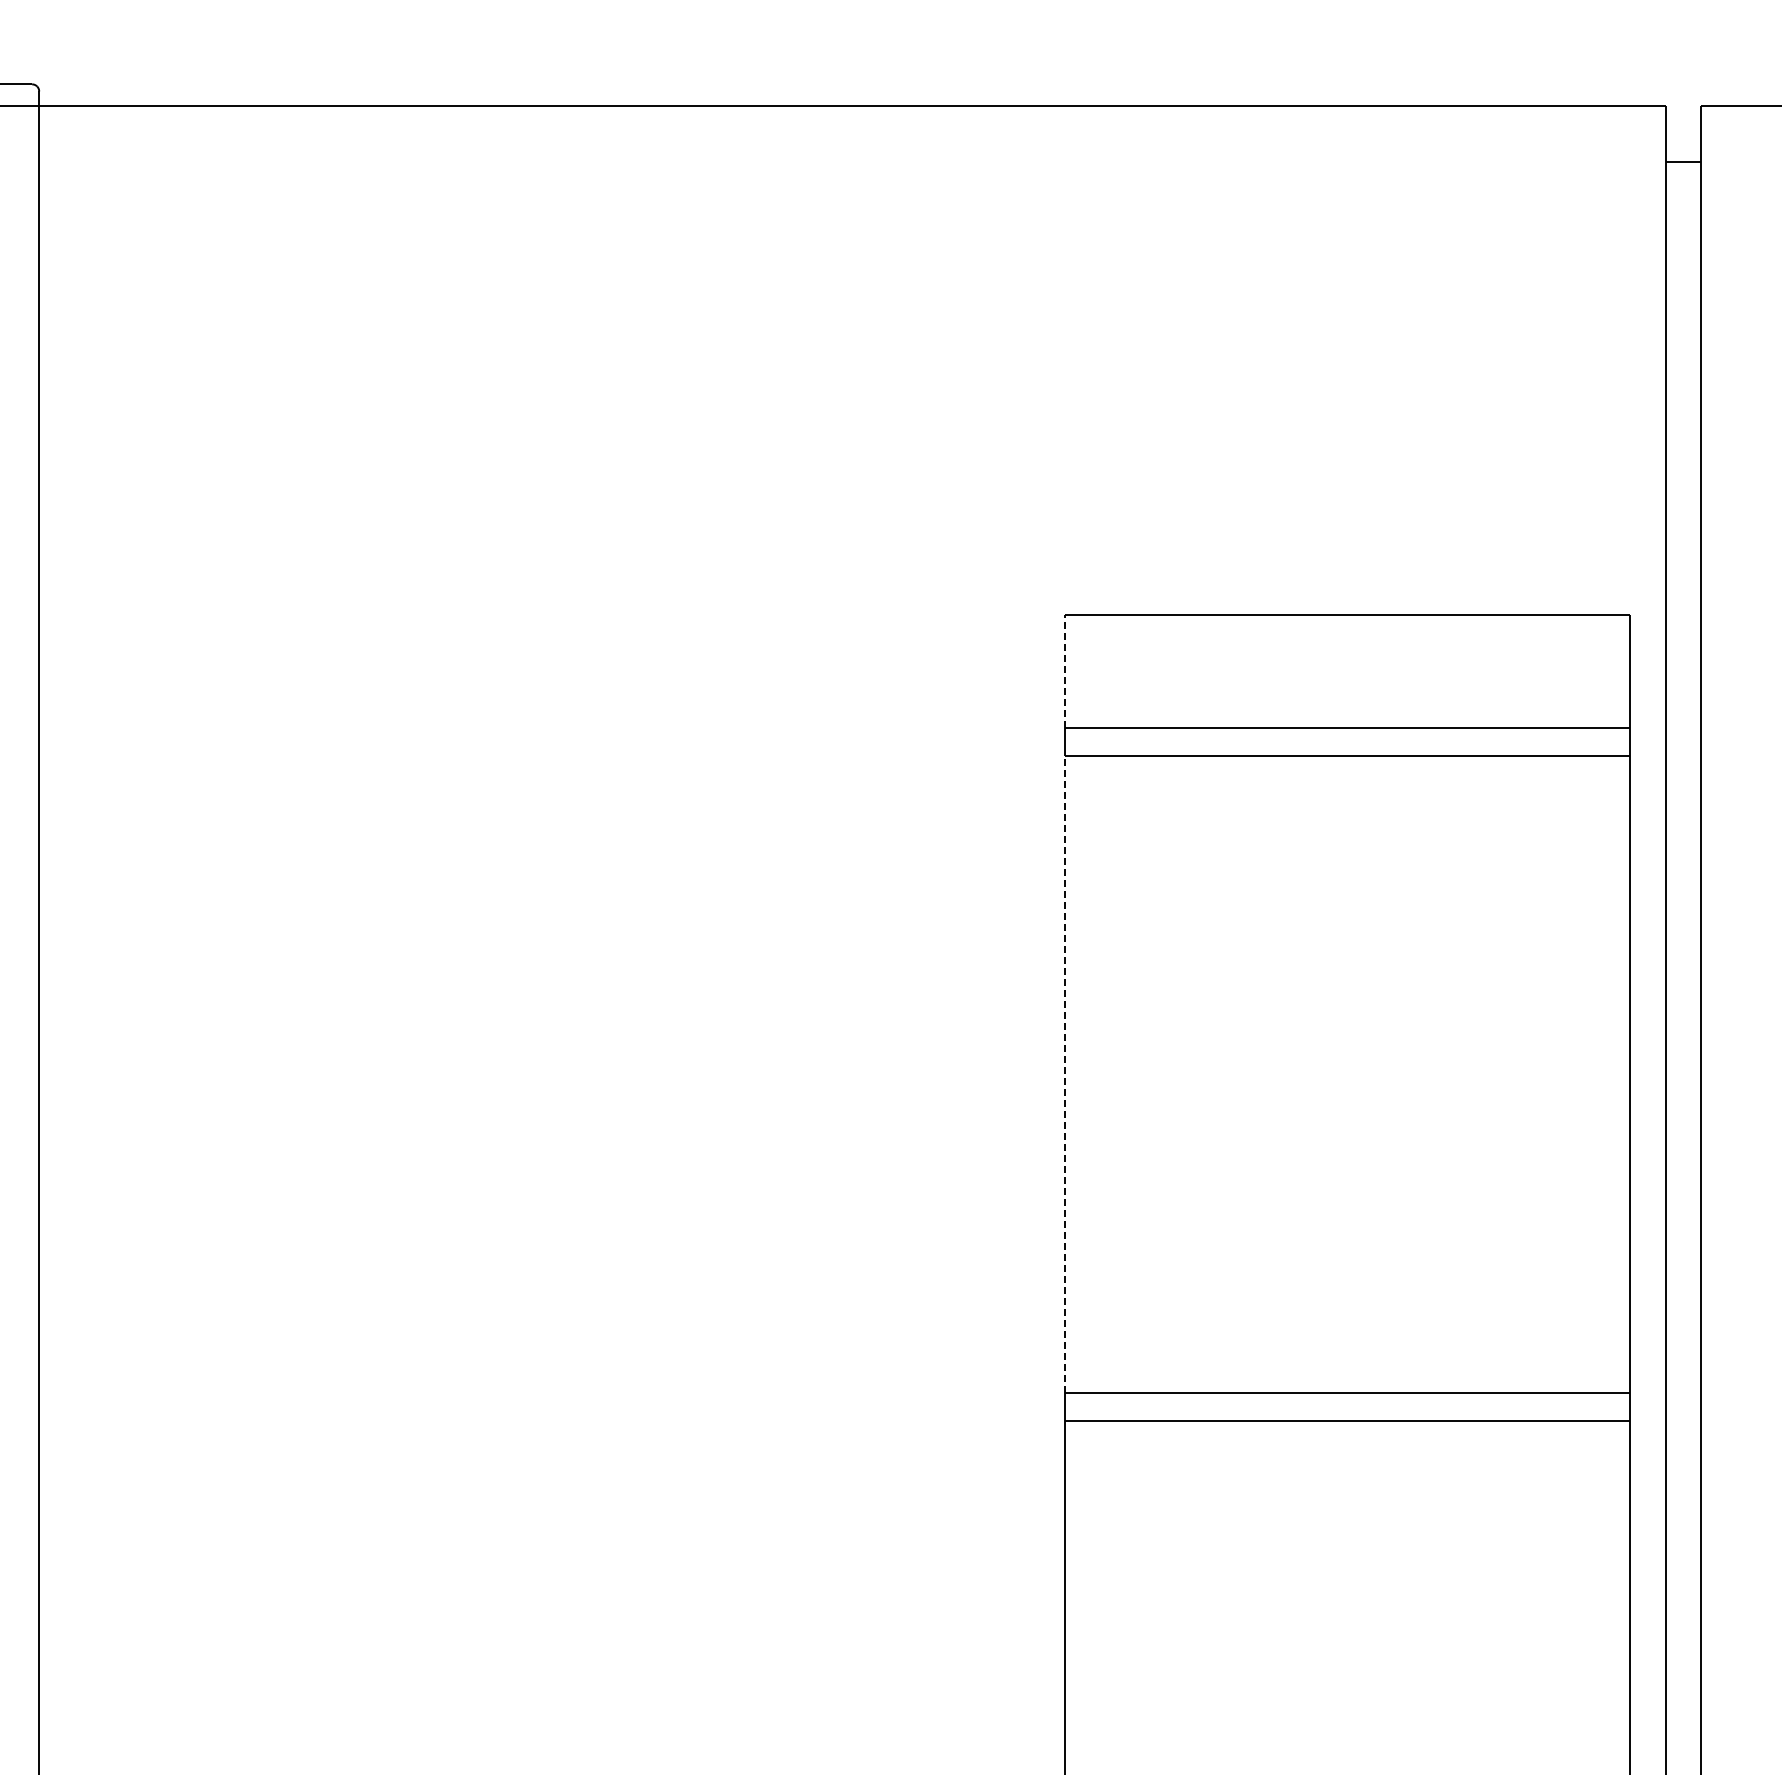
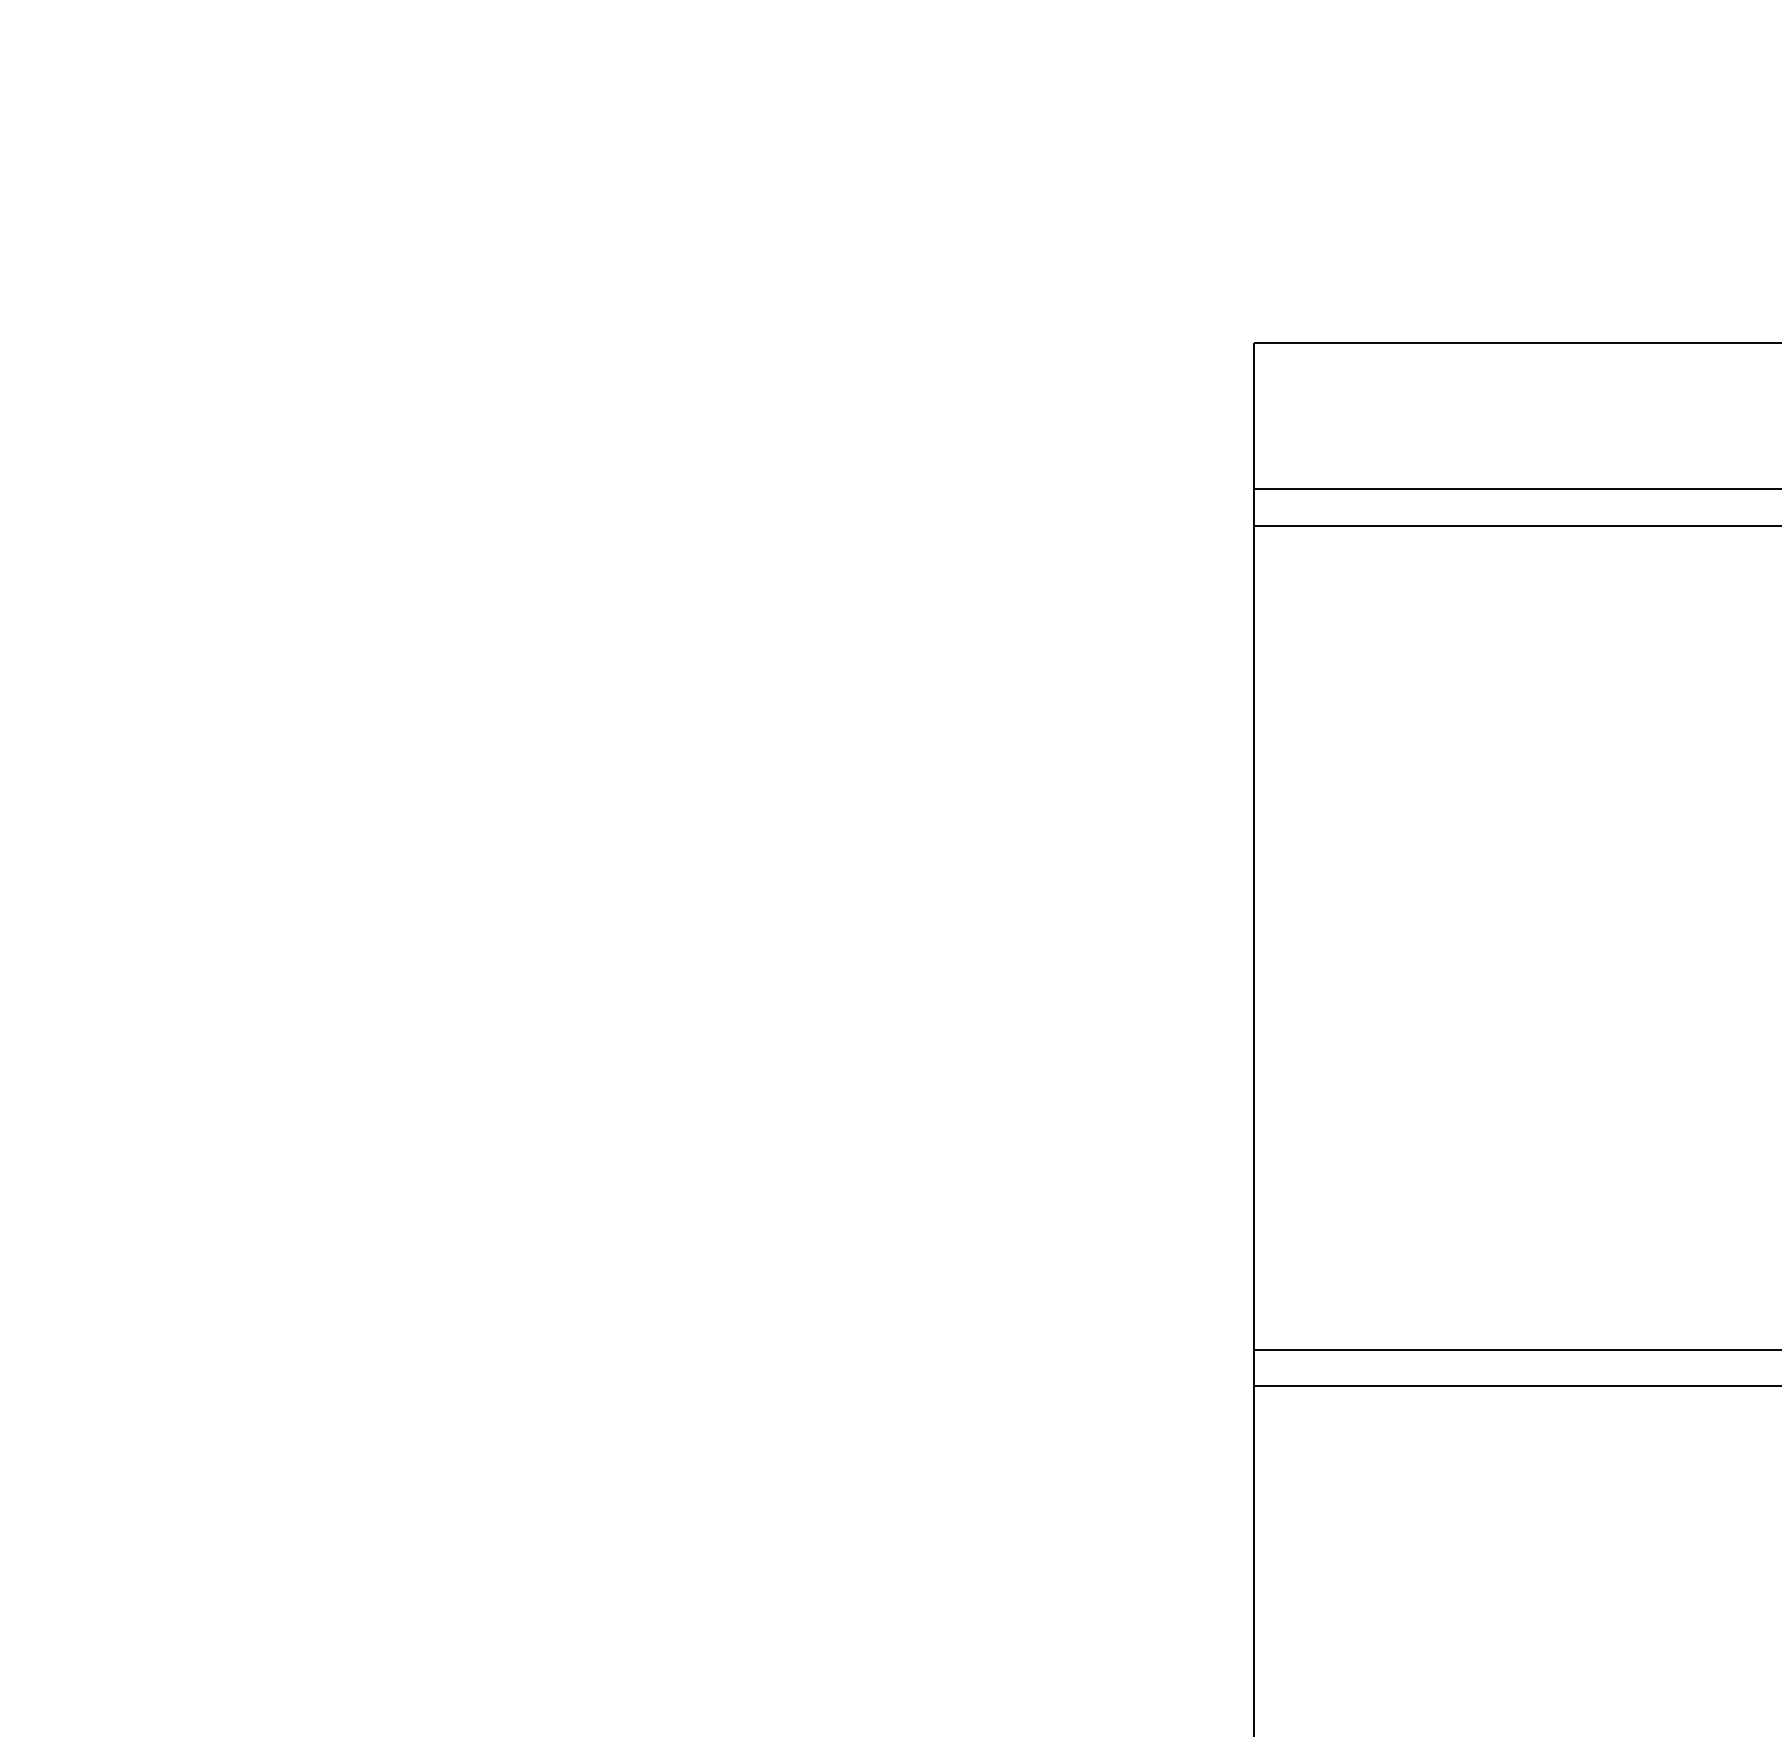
line: (1064, 671) -> (1253, 416), dashed -> solid
line: (1064, 1074) -> (1253, 937), dashed -> solid

